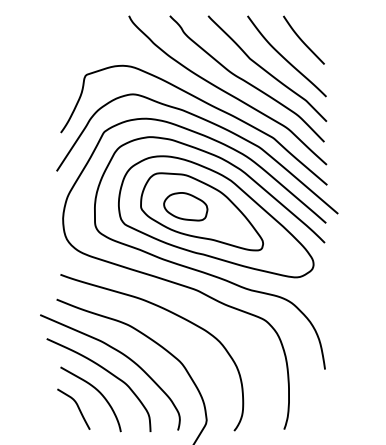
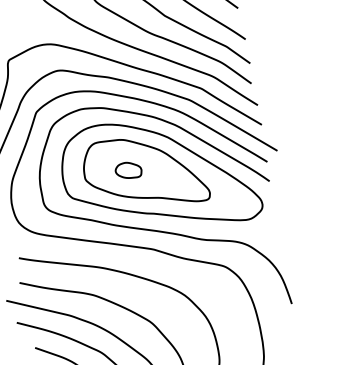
part: (185, 206) -> (128, 170), size x0.6

